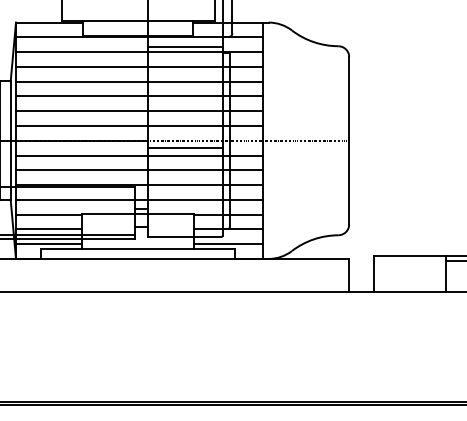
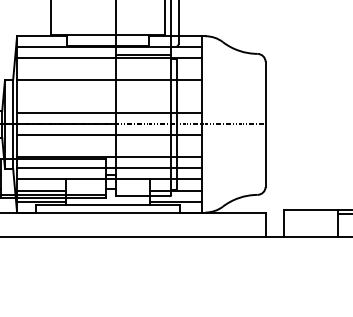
line: (139, 67) -> (109, 69), removed
line: (139, 96) -> (109, 91), removed
line: (139, 111) -> (109, 102), removed
line: (185, 147) -> (143, 129), removed
line: (139, 170) -> (109, 146), removed

